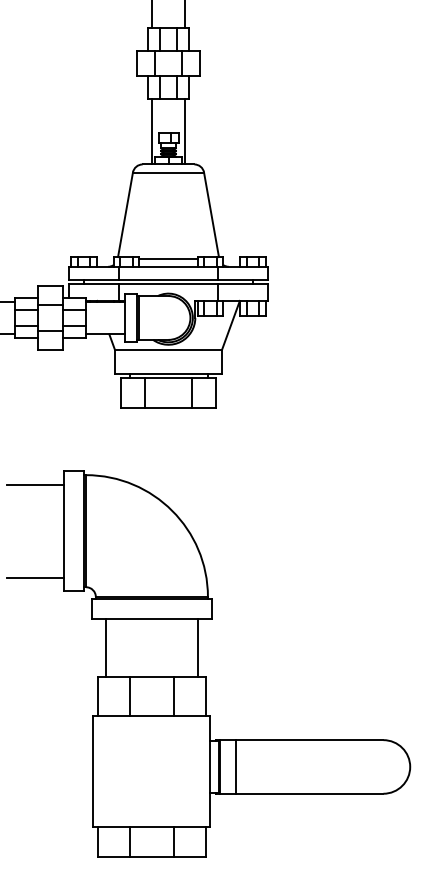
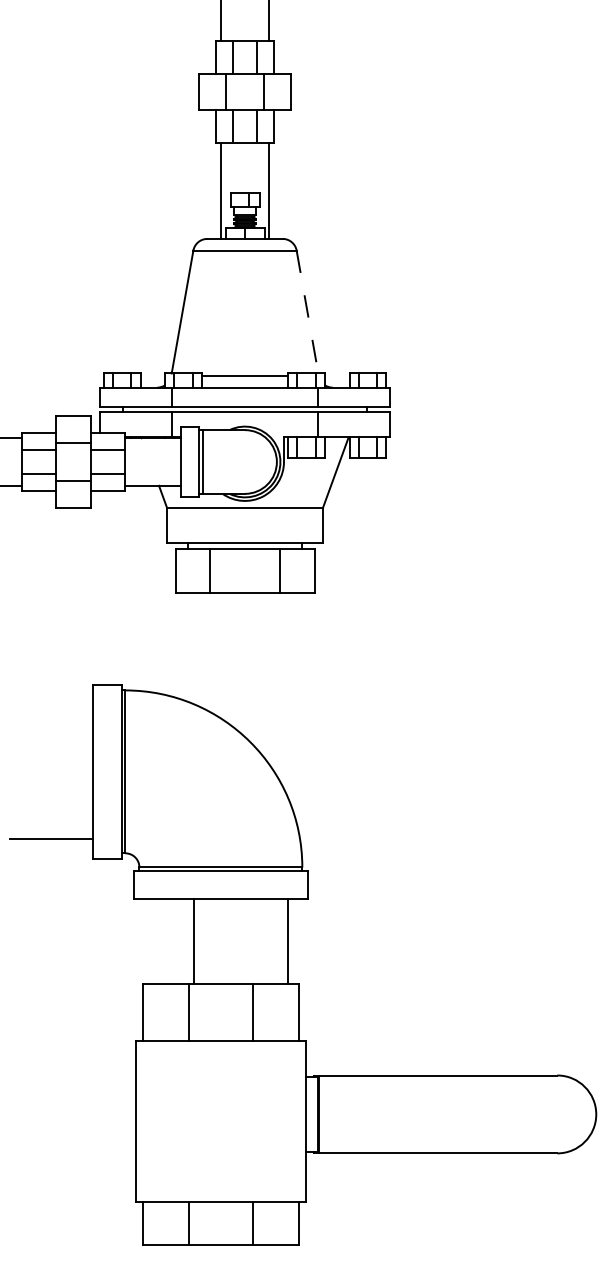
line: (211, 214) -> (307, 311), solid -> dashed
line: (35, 484) -> (51, 703), removed
line: (105, 647) -> (194, 940), moved
line: (236, 766) -> (343, 1113), removed

